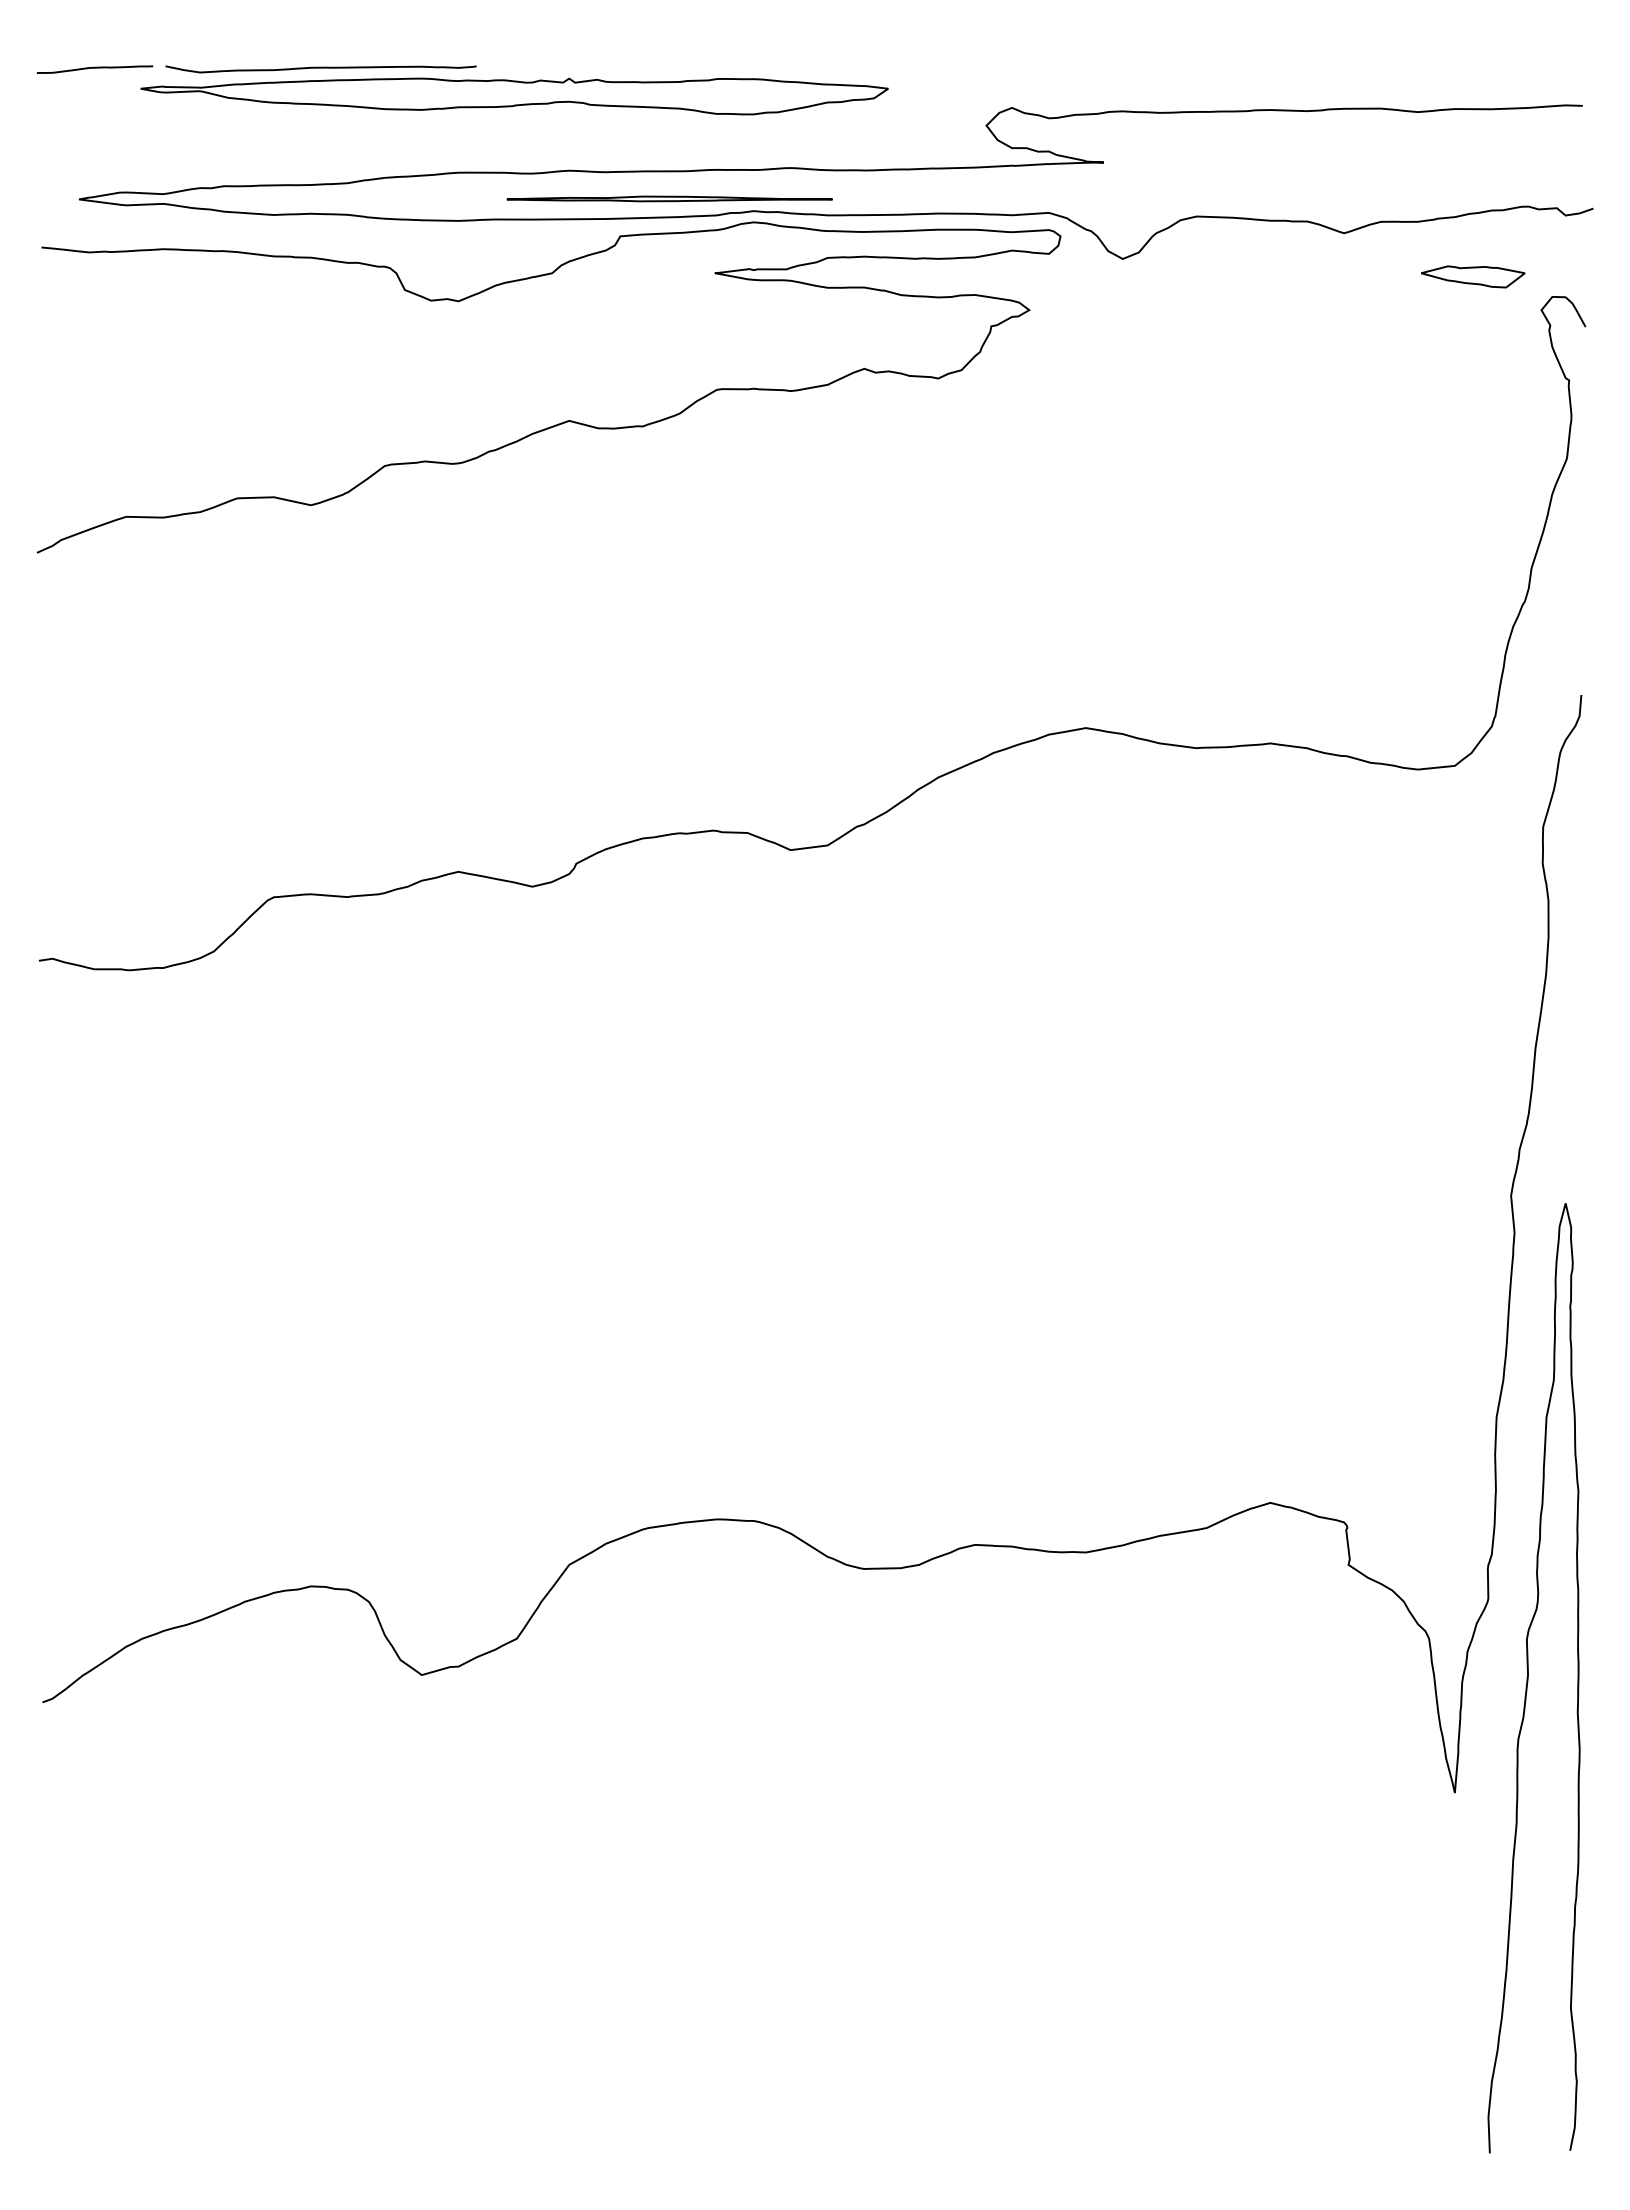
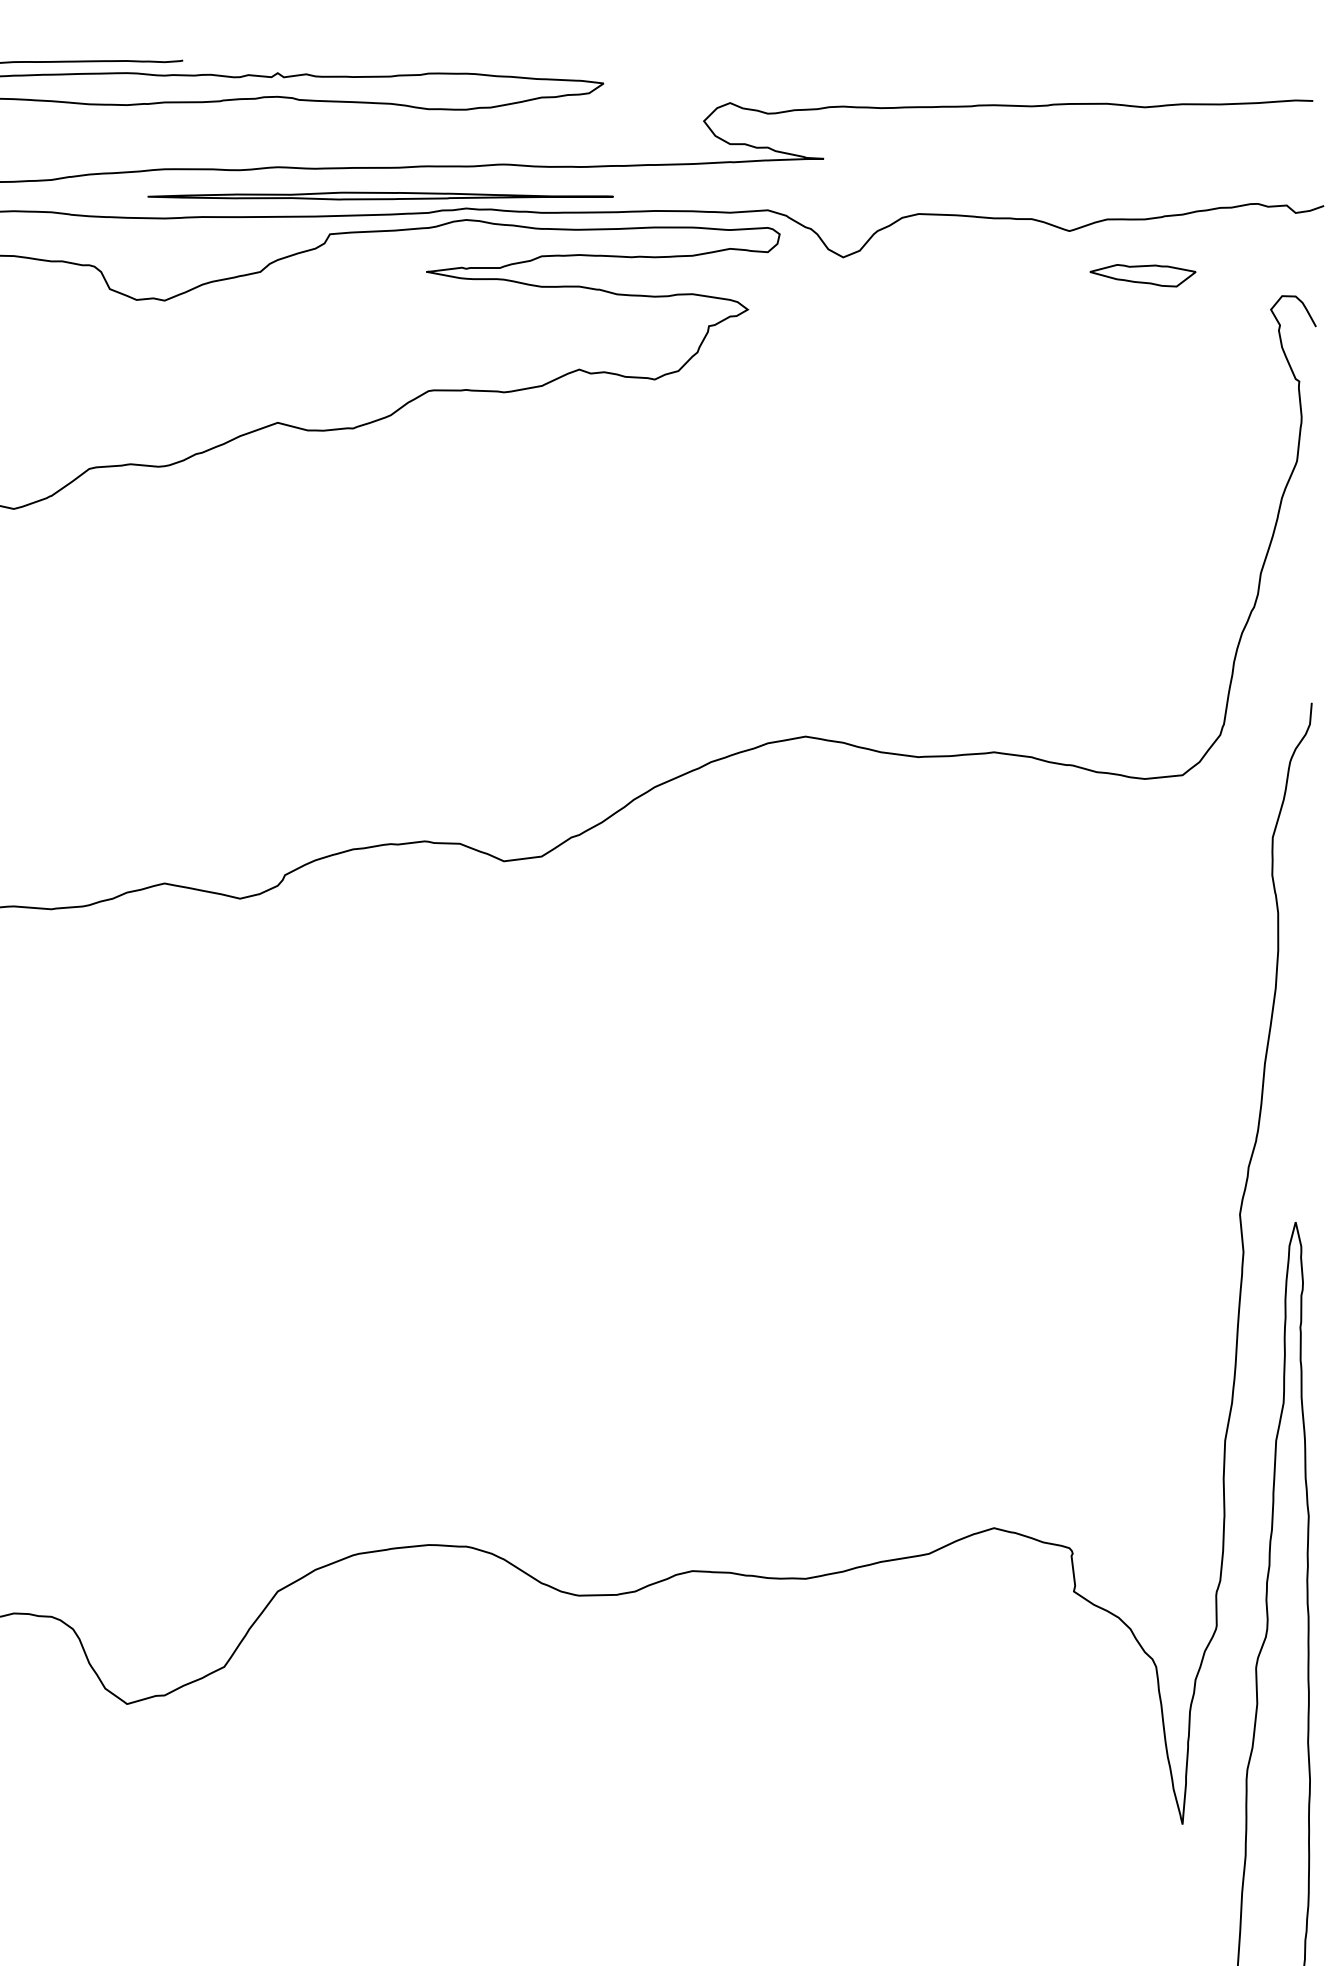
part: (669, 198) -> (380, 195), size x1.4
part: (1473, 276) -> (1143, 275), moved

